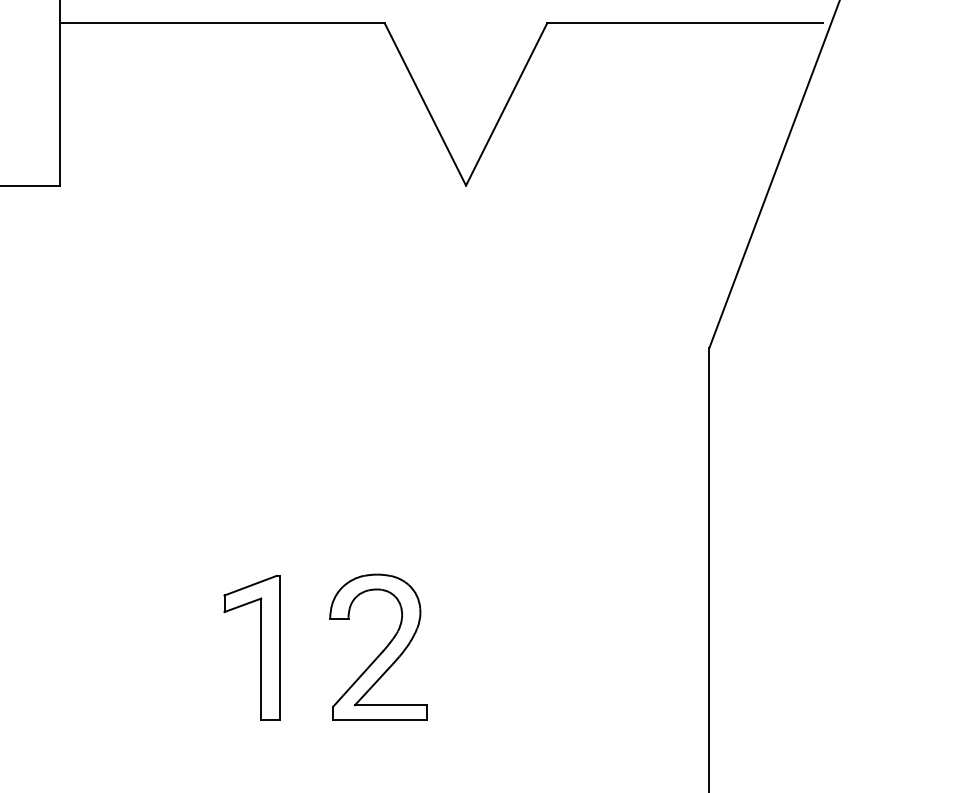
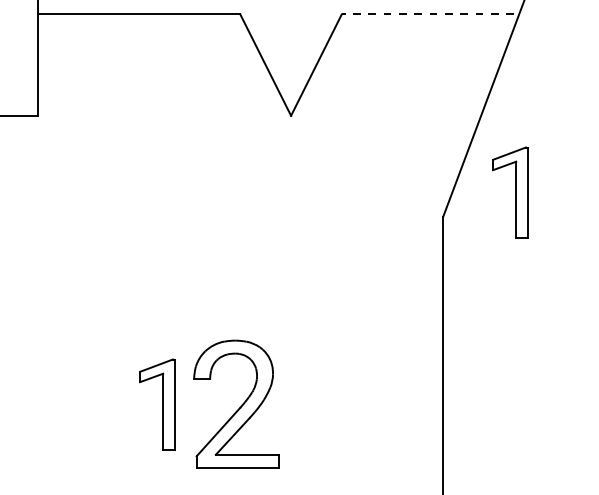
line: (684, 23) -> (427, 14), solid -> dashed
part: (817, 308) -> (510, 192), added
part: (378, 646) -> (236, 403), size x1.4

